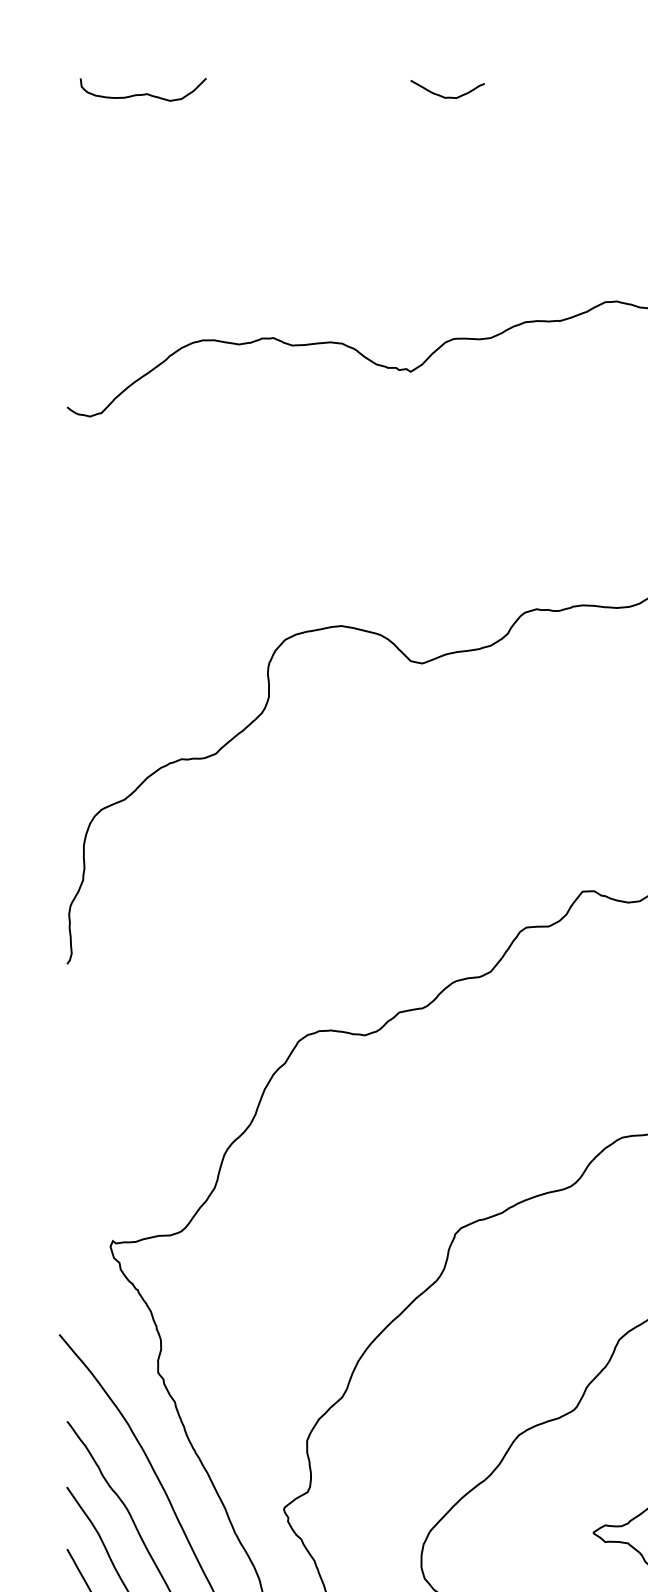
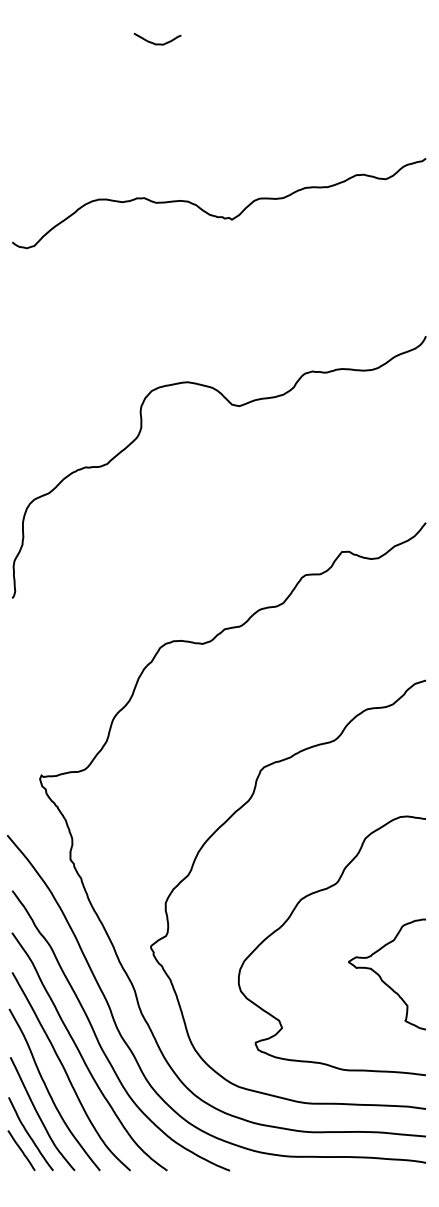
curve: (142, 93) -> (60, 41), removed
curve: (442, 94) -> (154, 42), moved

